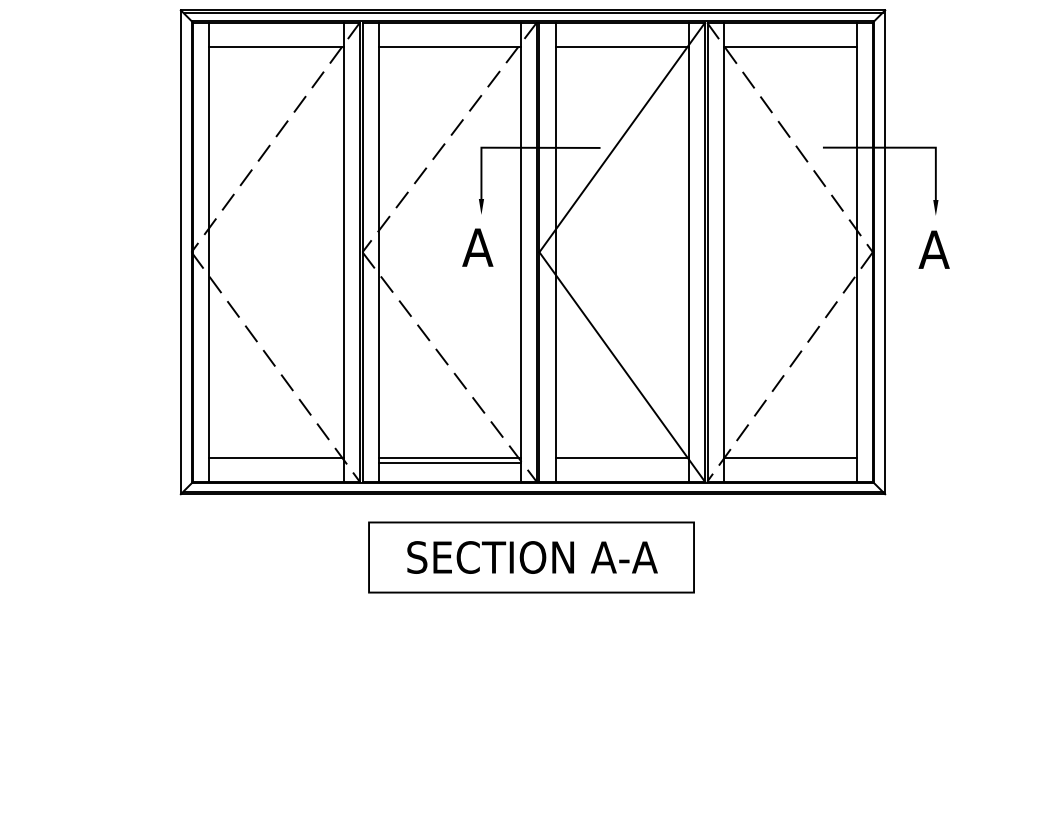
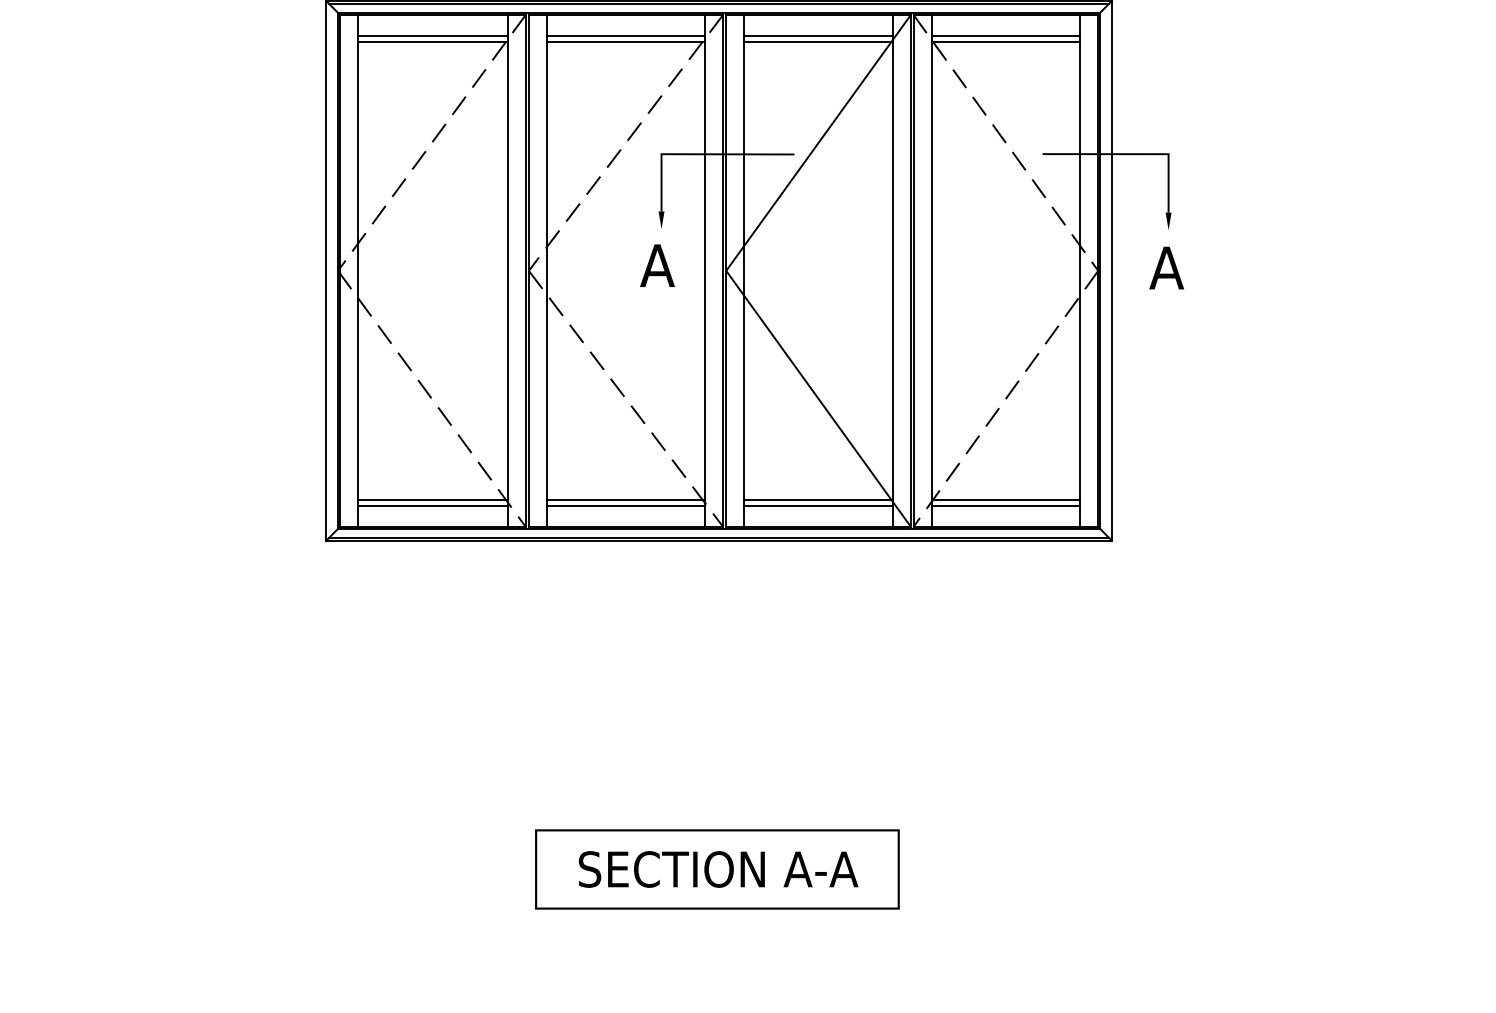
line: (276, 41) -> (432, 35), added
line: (449, 41) -> (625, 35), added
line: (622, 41) -> (818, 35), added
line: (790, 41) -> (1006, 35), added
line: (276, 463) -> (432, 506), added
line: (622, 463) -> (818, 506), added
line: (790, 463) -> (1006, 506), added
text: (531, 557) -> (717, 869), moved

